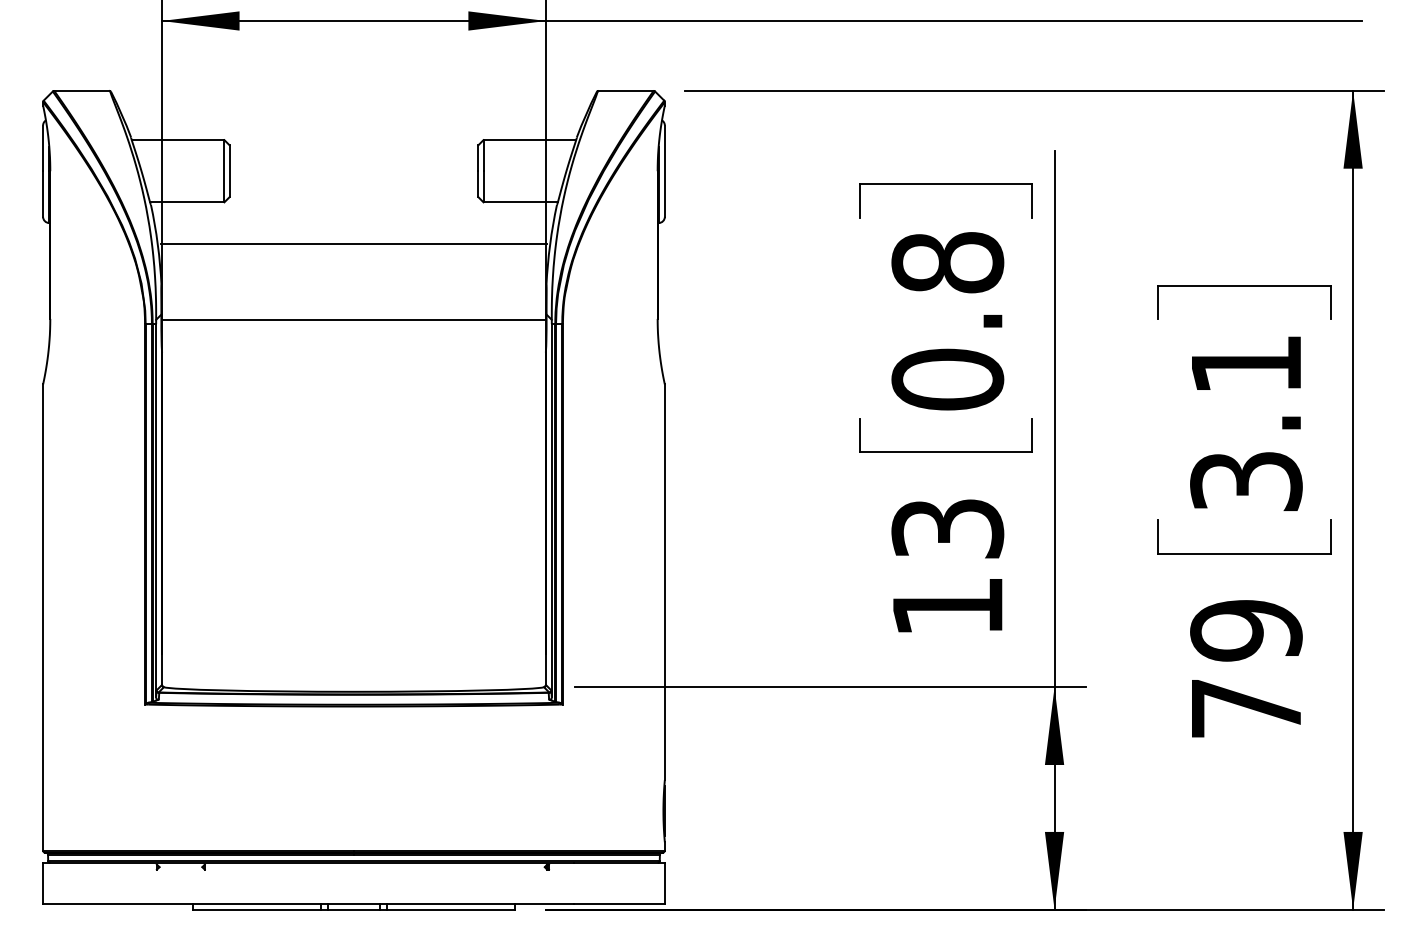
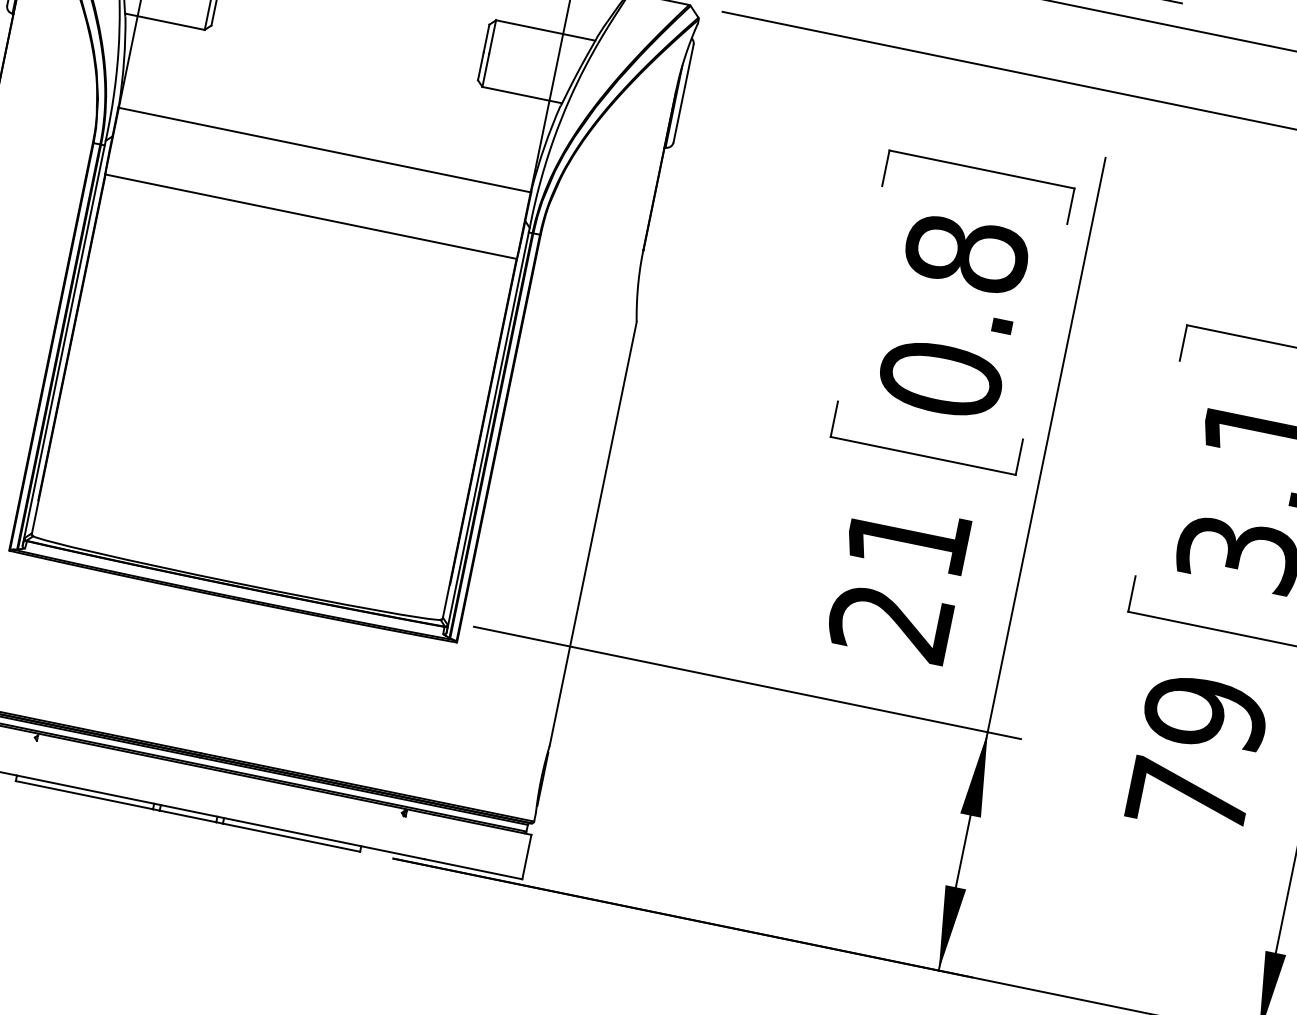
line: (353, 243) -> (324, 149), moved
line: (353, 320) -> (310, 217), moved
text: (947, 567) -> (899, 580), 13 -> 21

